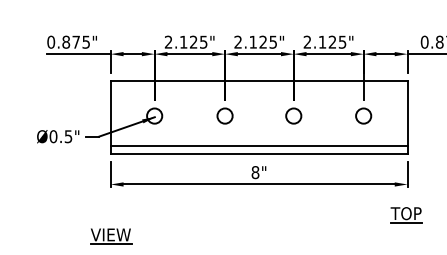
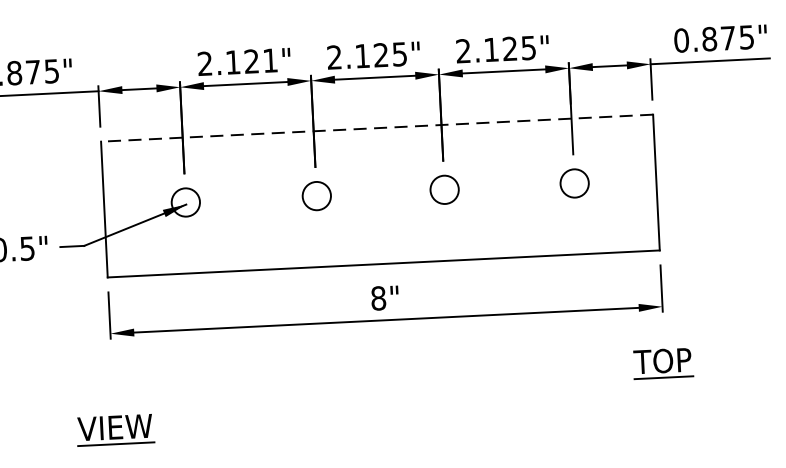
text: (203, 41) -> (269, 59), 2.125" -> 2.121"
line: (258, 81) -> (375, 128), solid -> dashed
line: (258, 146) -> (381, 249), removed

